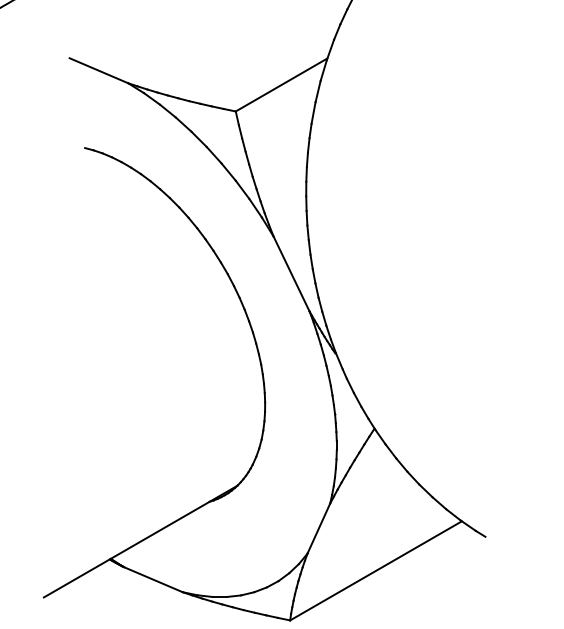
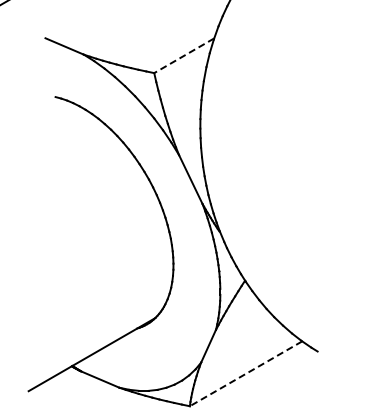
line: (282, 84) -> (184, 55), solid -> dashed
line: (376, 570) -> (246, 373), solid -> dashed

